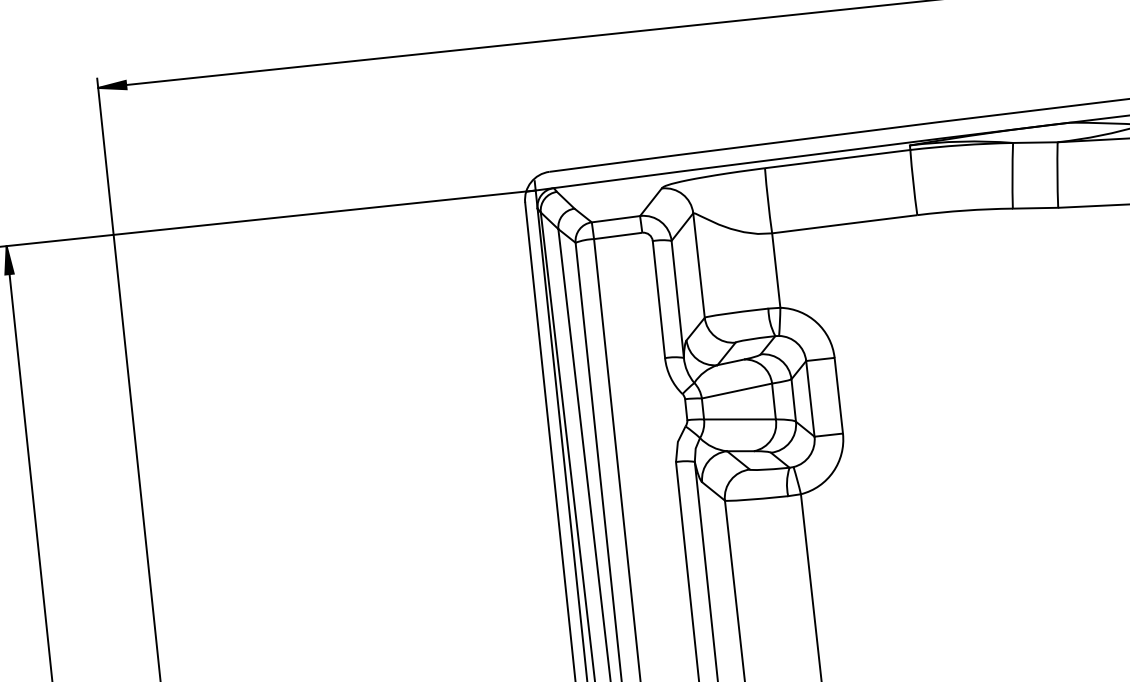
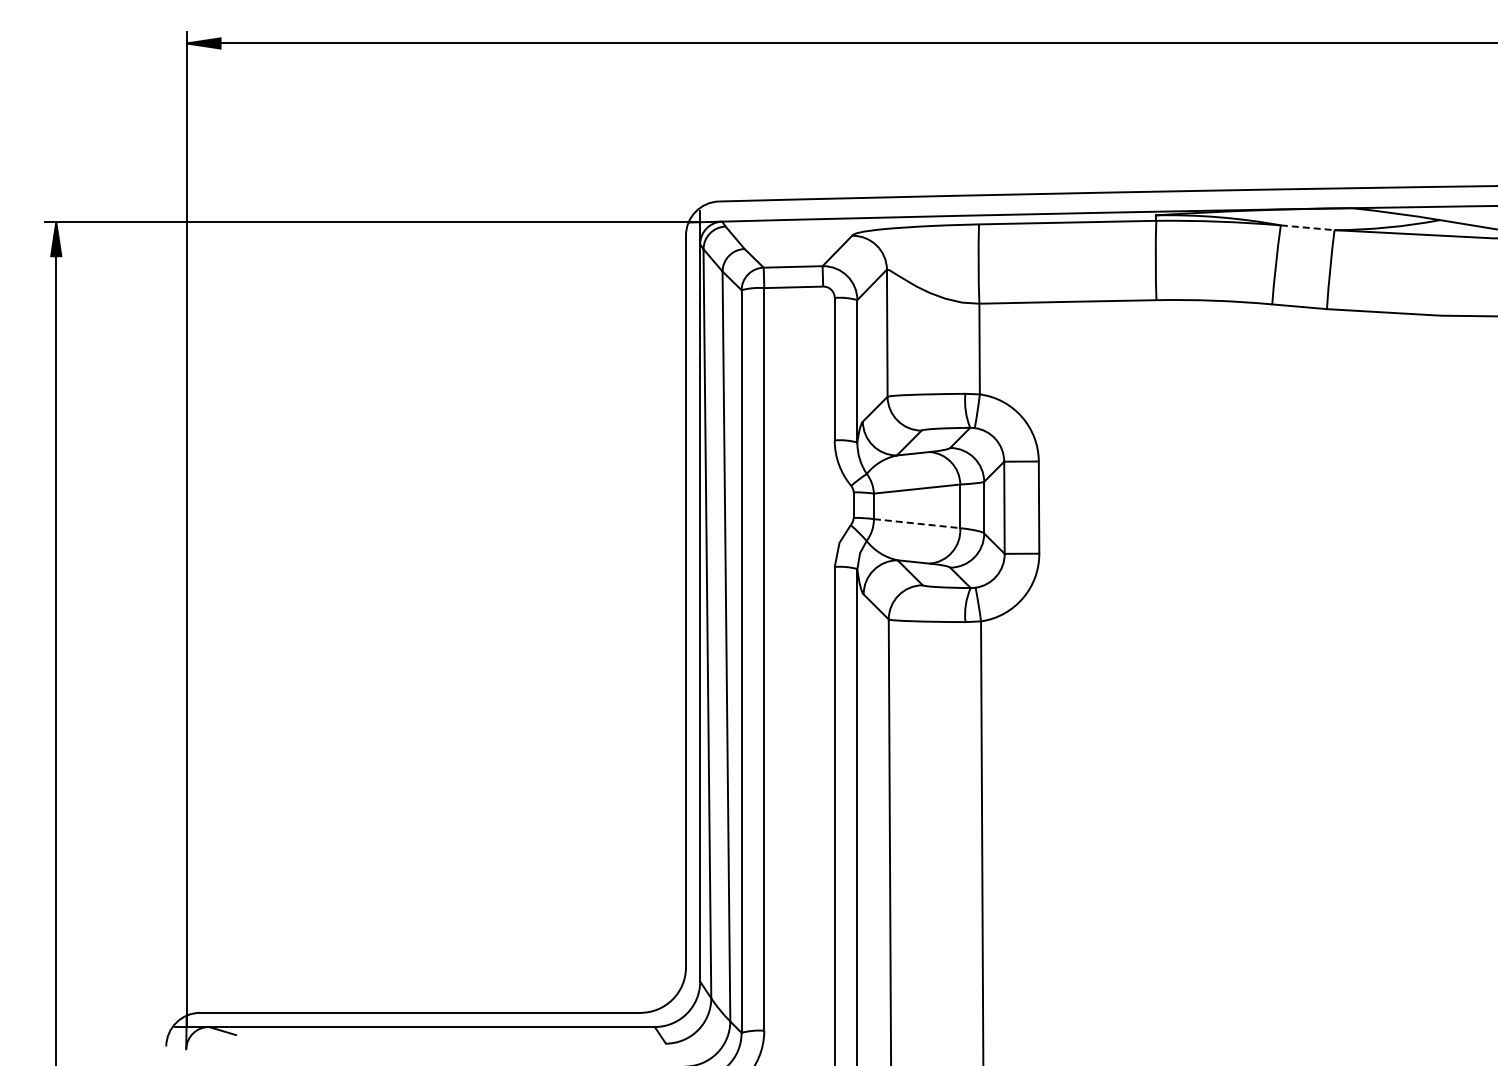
line: (1035, 142) -> (1307, 227), solid -> dashed
line: (740, 419) -> (917, 523), solid -> dashed

